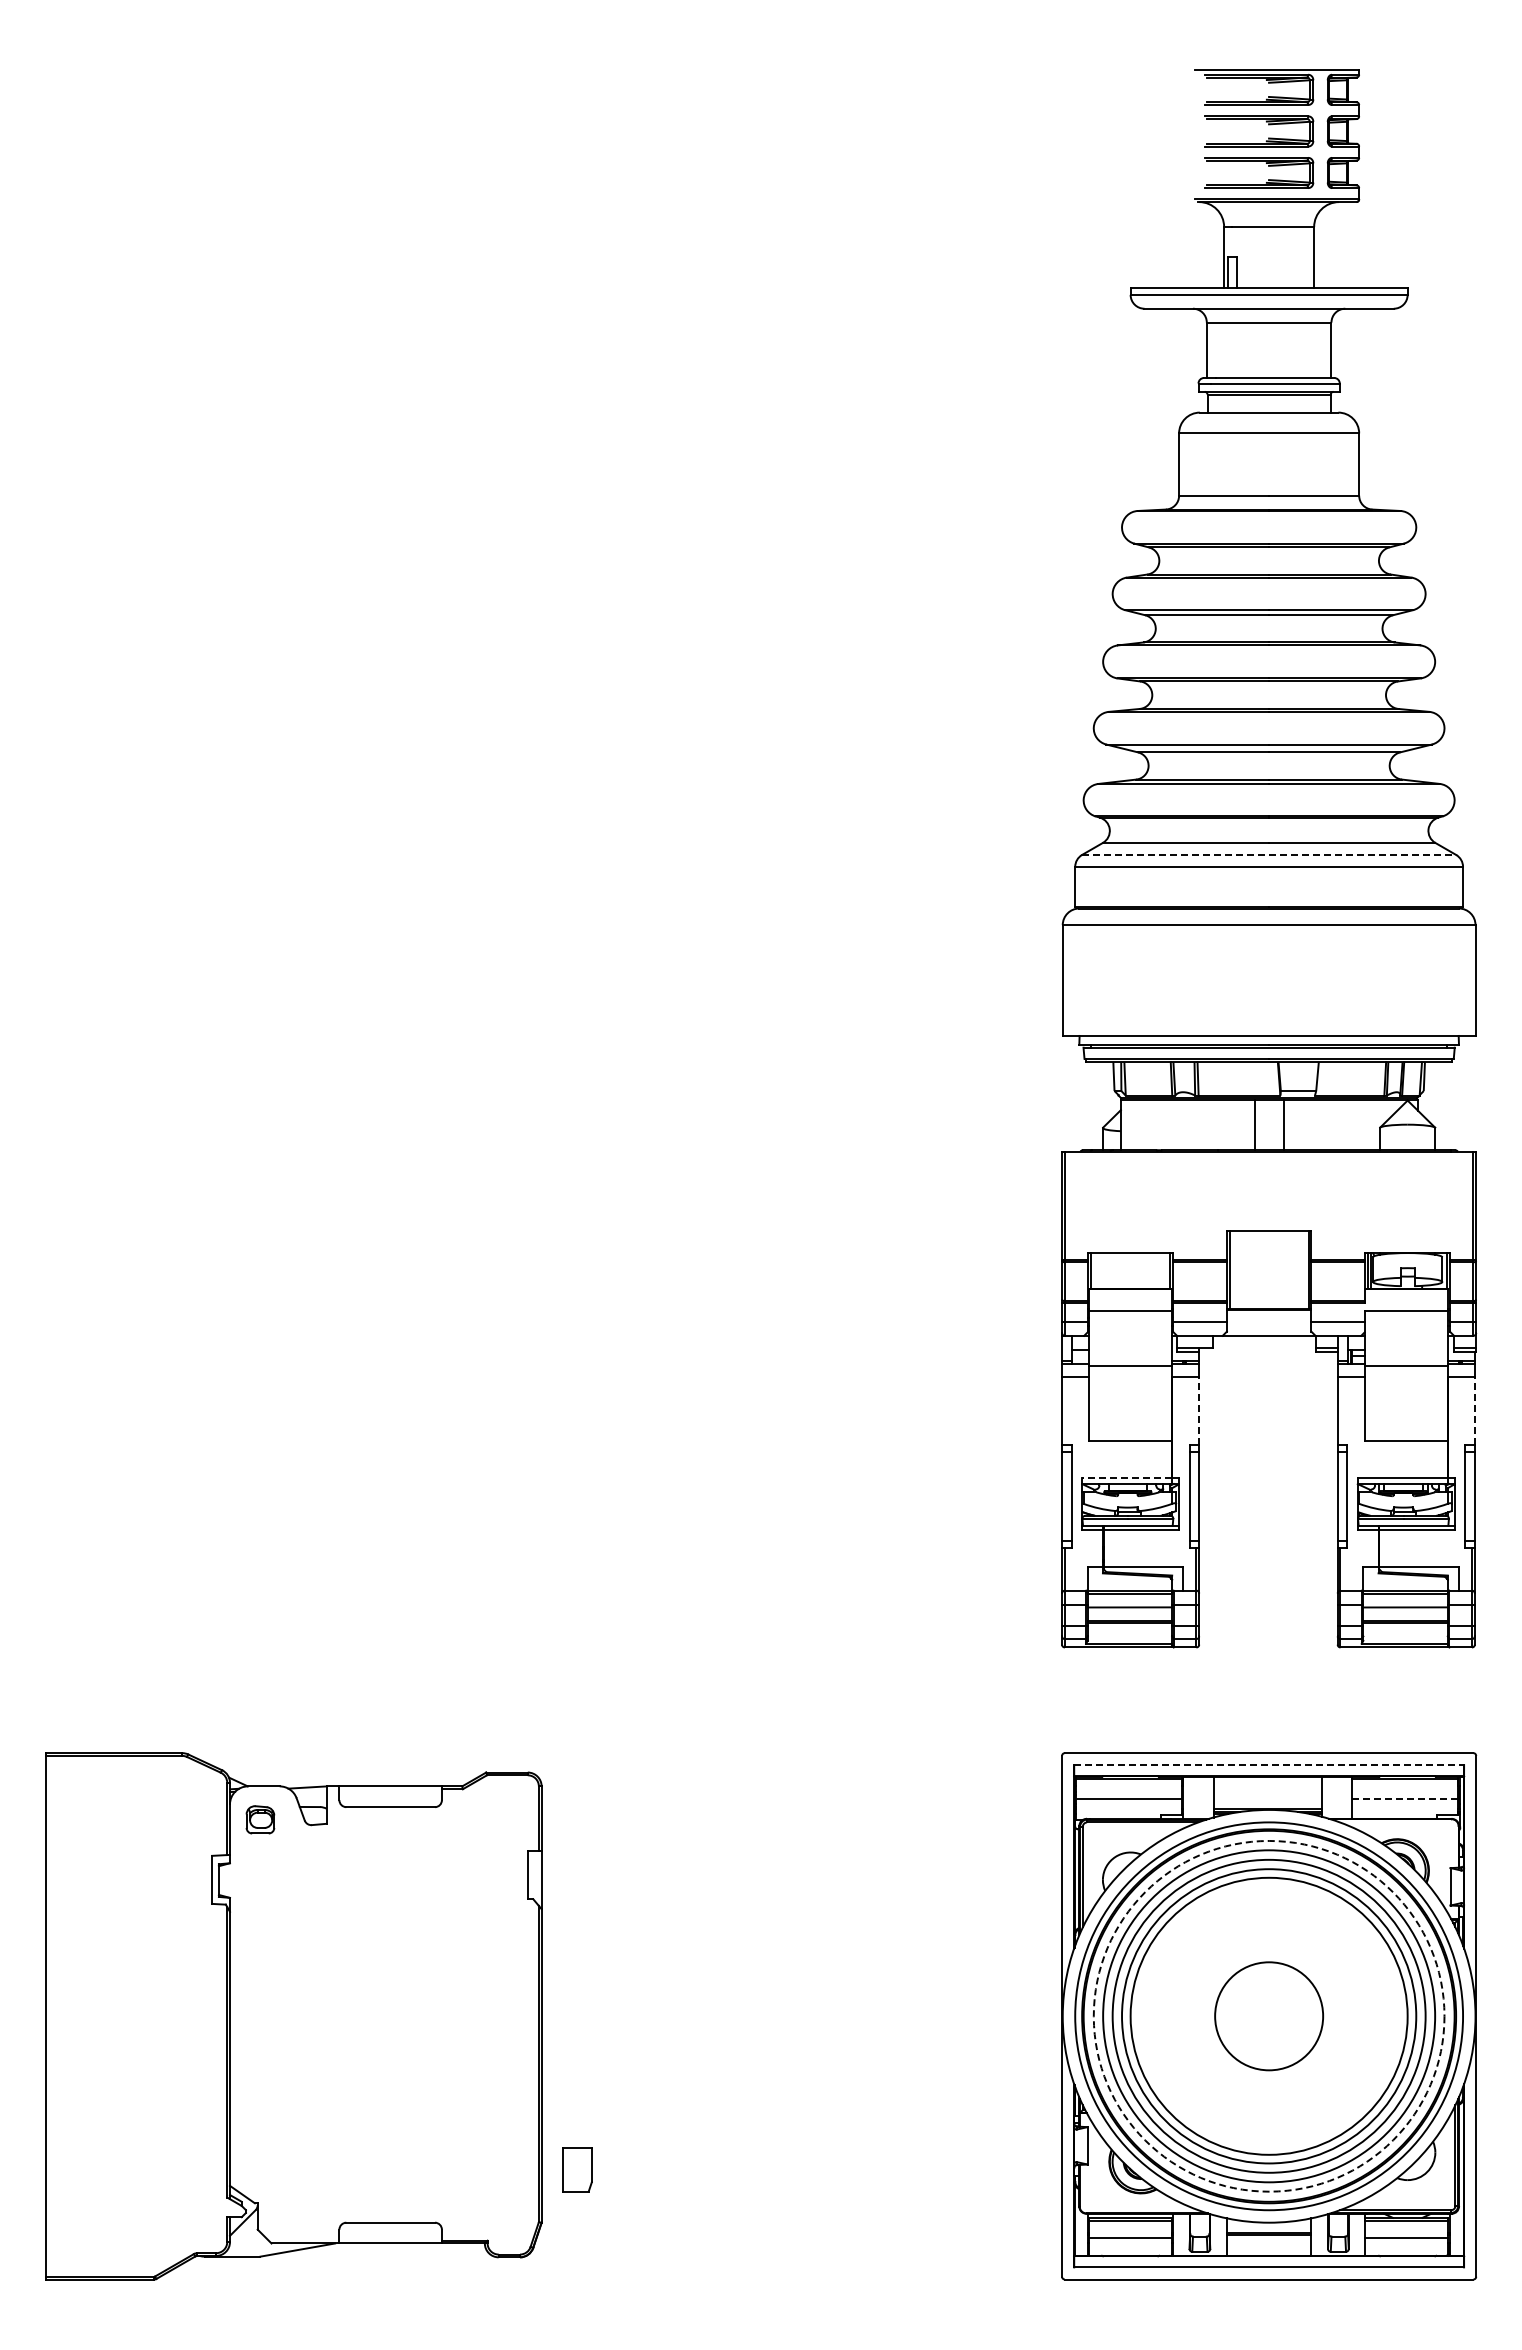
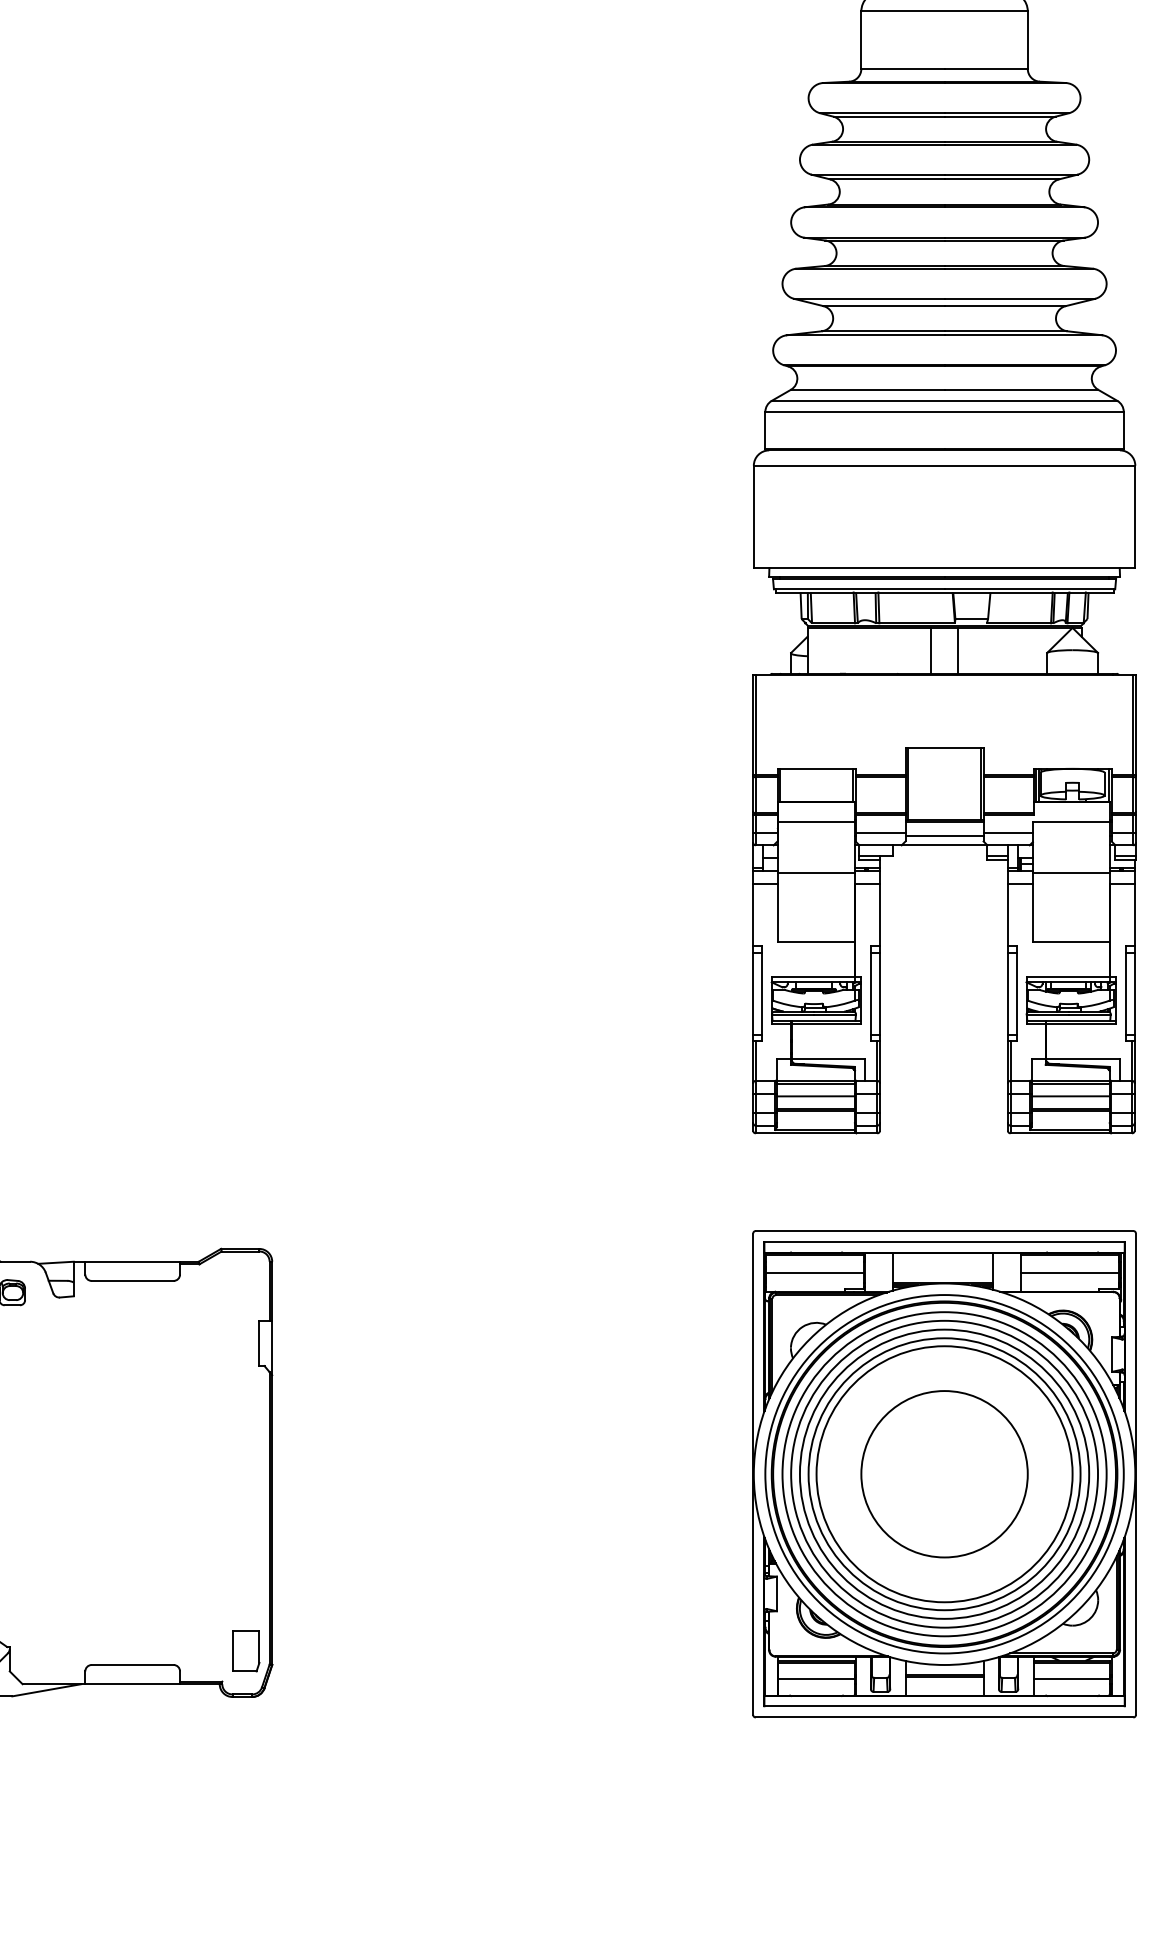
line: (1269, 854) -> (944, 400), dashed -> solid
line: (1268, 1326) -> (943, 836), added
line: (1199, 1411) -> (880, 915), dashed -> solid
line: (1474, 1411) -> (1134, 915), dashed -> solid
line: (1126, 1478) -> (812, 977), dashed -> solid
line: (1269, 1765) -> (944, 1242), dashed -> solid
line: (1404, 1798) -> (1069, 1272), dashed -> solid
circle: (1268, 2015) -> (943, 1473), dashed -> solid
circle: (1269, 2016) -> (944, 1474), size x1.67
part: (577, 2169) -> (246, 1650), moved

